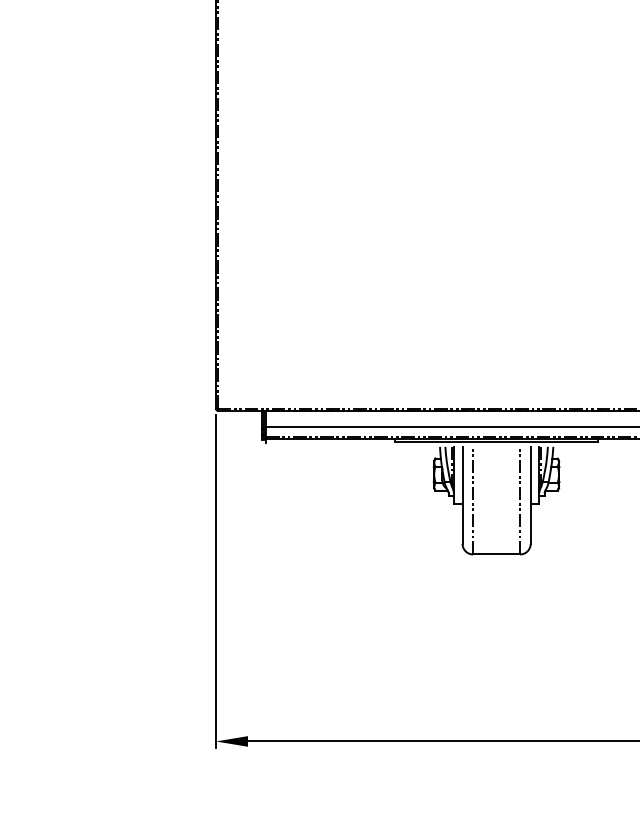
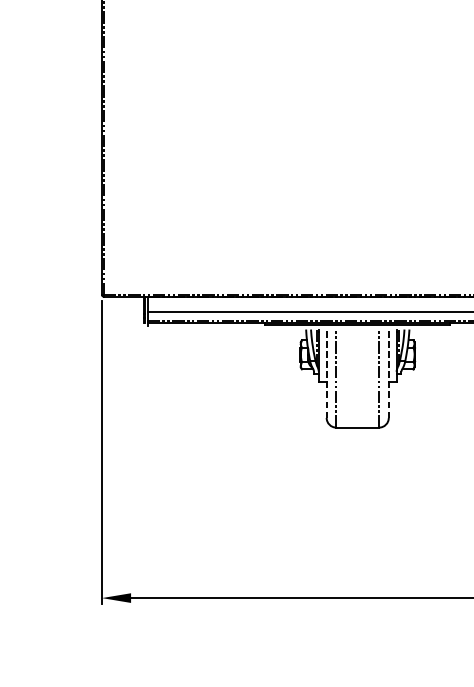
line: (462, 494) -> (326, 372), solid -> dashed
line: (530, 494) -> (388, 372), solid -> dashed

